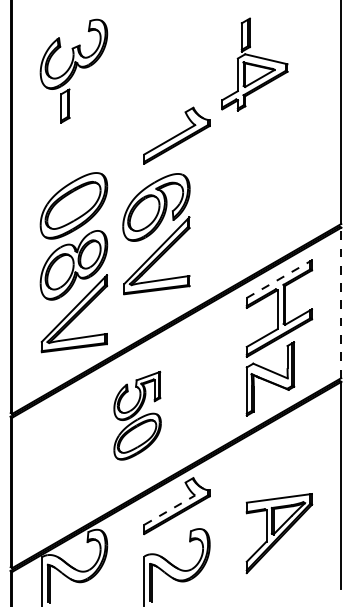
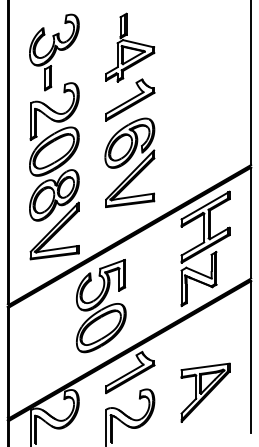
part: (254, 64) -> (129, 47), moved
part: (74, 151) -> (54, 111), added
part: (156, 234) -> (129, 163), moved
line: (279, 279) -> (205, 205), dashed -> solid
line: (341, 302) -> (251, 222), dashed -> solid
part: (137, 415) -> (101, 305), size x1.43
line: (170, 509) -> (125, 375), dashed -> solid

